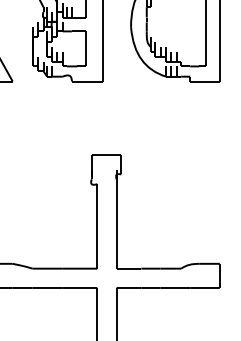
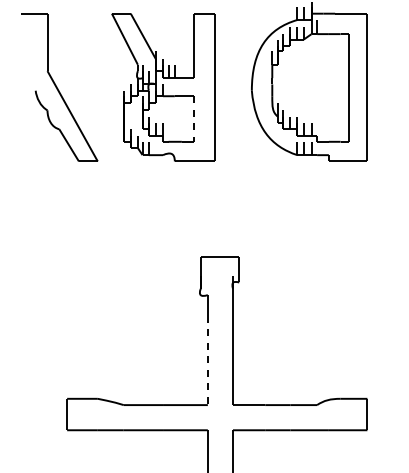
line: (86, 49) -> (193, 119), solid -> dashed
line: (96, 234) -> (207, 360), solid -> dashed

